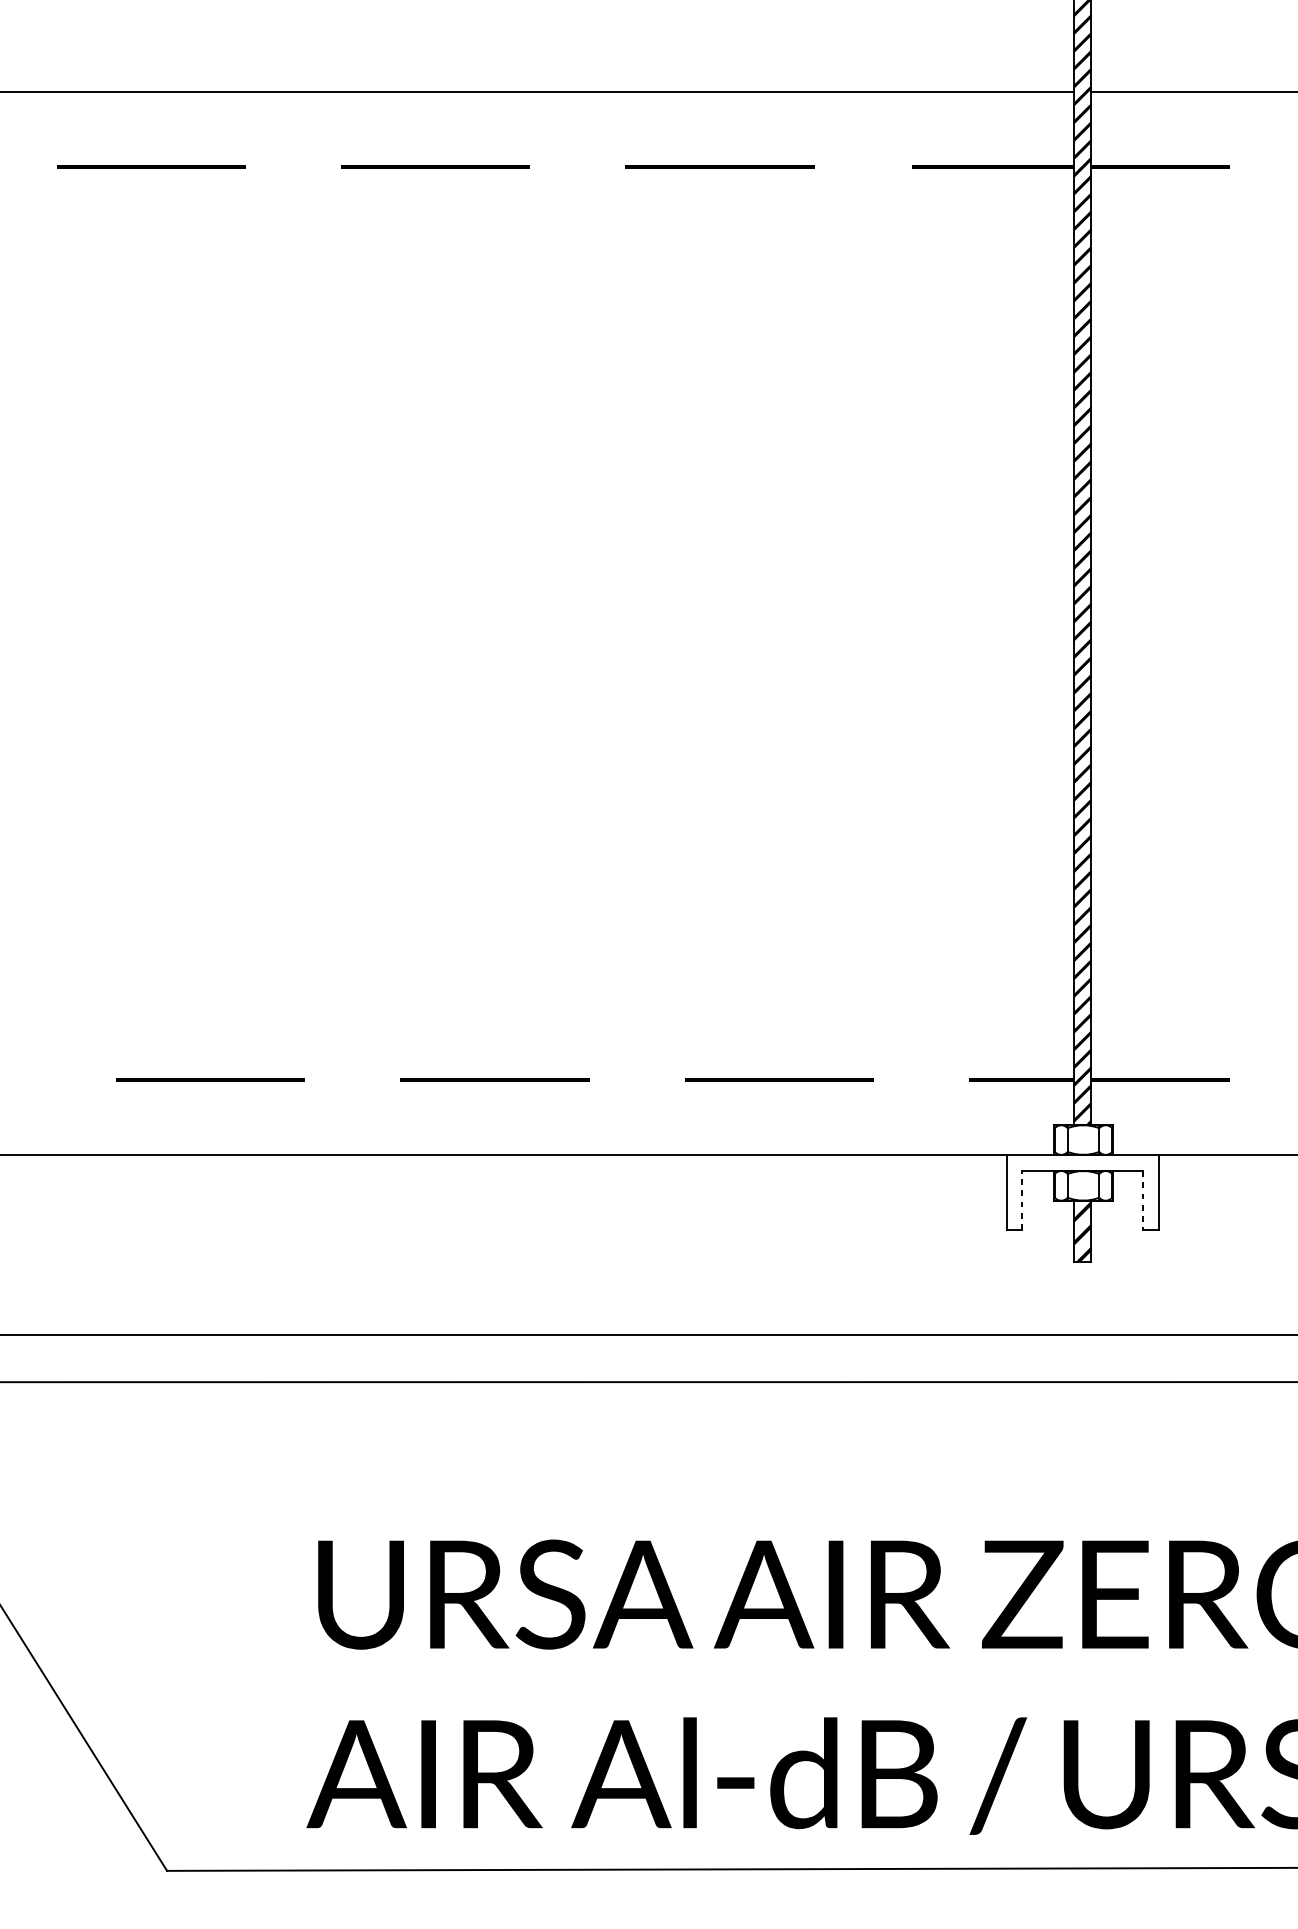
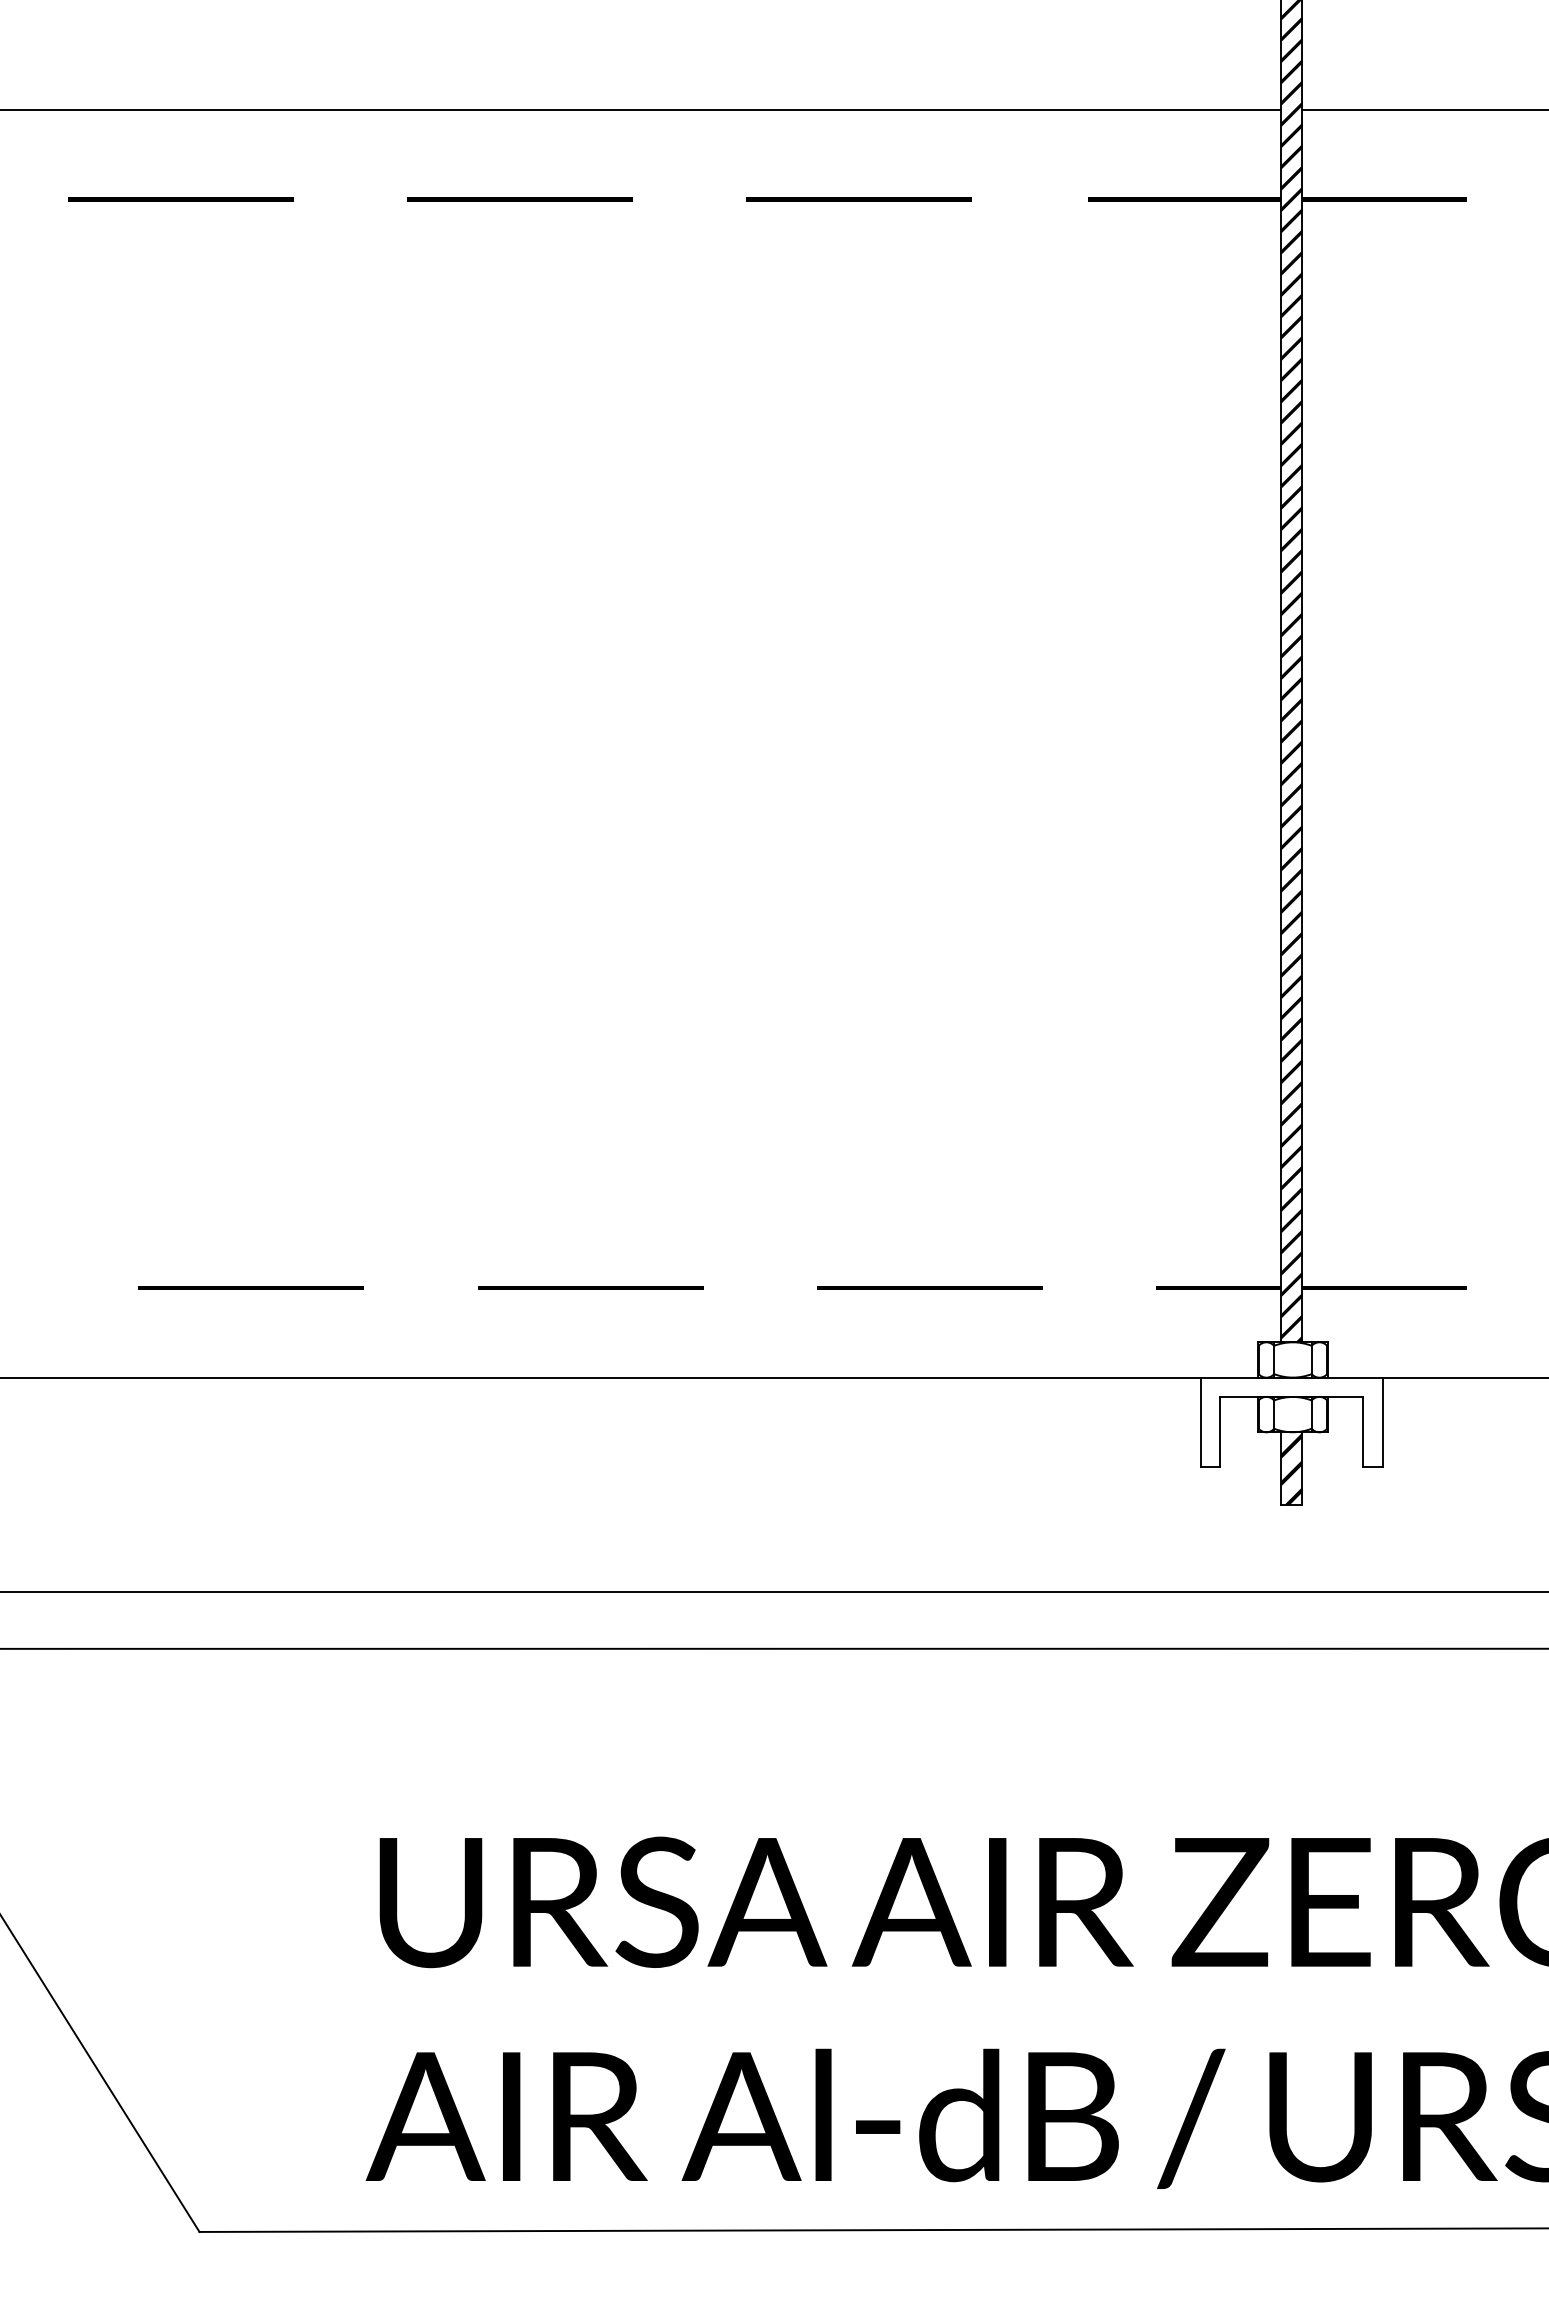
line: (1022, 1200) -> (1220, 1431), dashed -> solid
line: (1142, 1200) -> (1363, 1431), dashed -> solid

